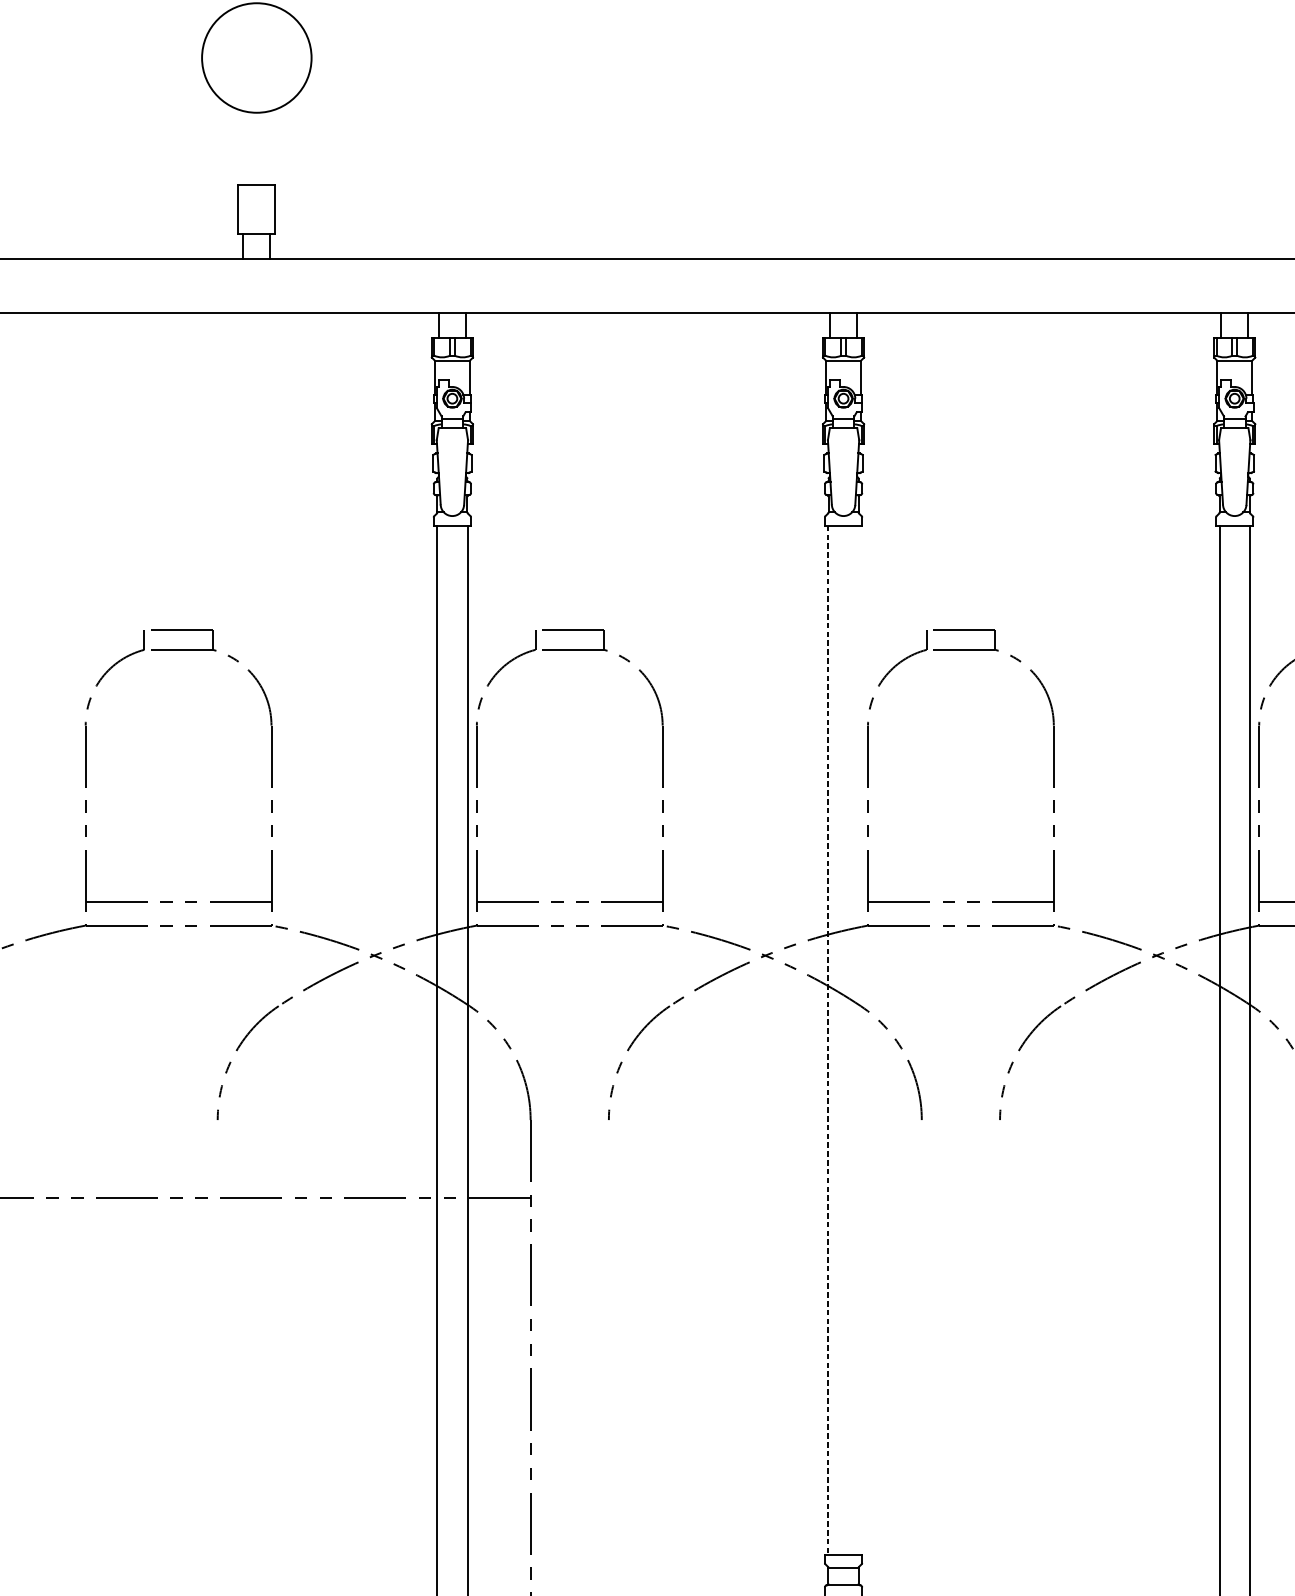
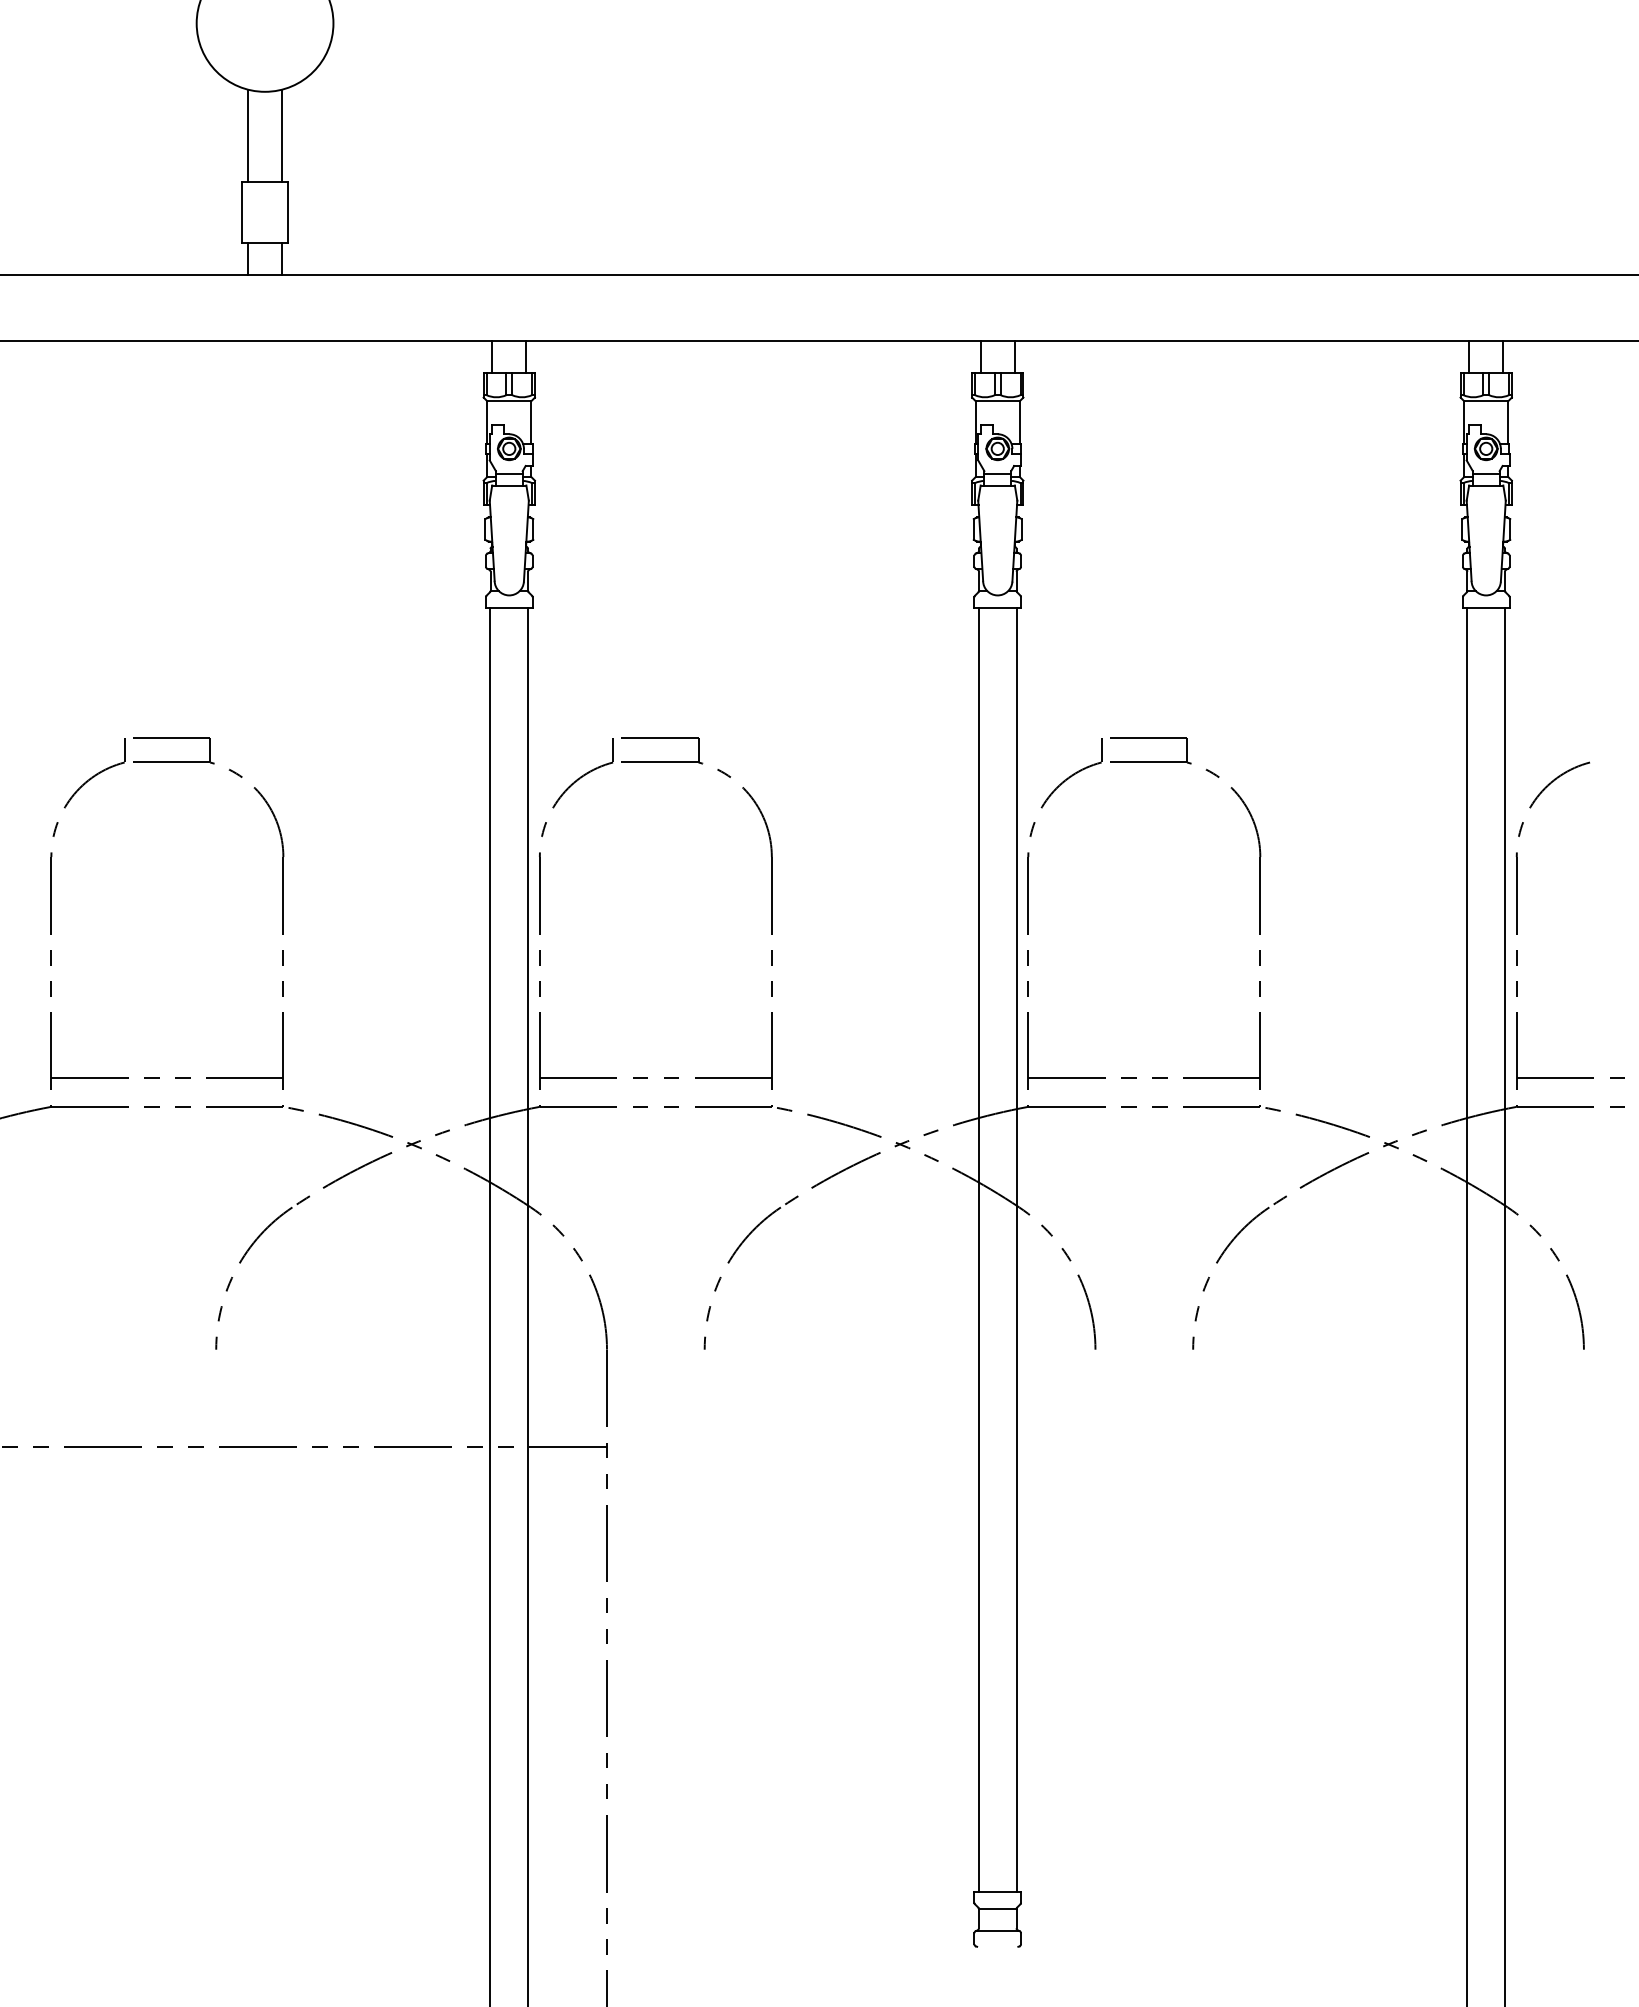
line: (243, 147) -> (248, 135), added
line: (269, 147) -> (281, 135), added
line: (858, 1039) -> (1016, 1249), added
line: (828, 1040) -> (978, 1250), dashed -> solid

